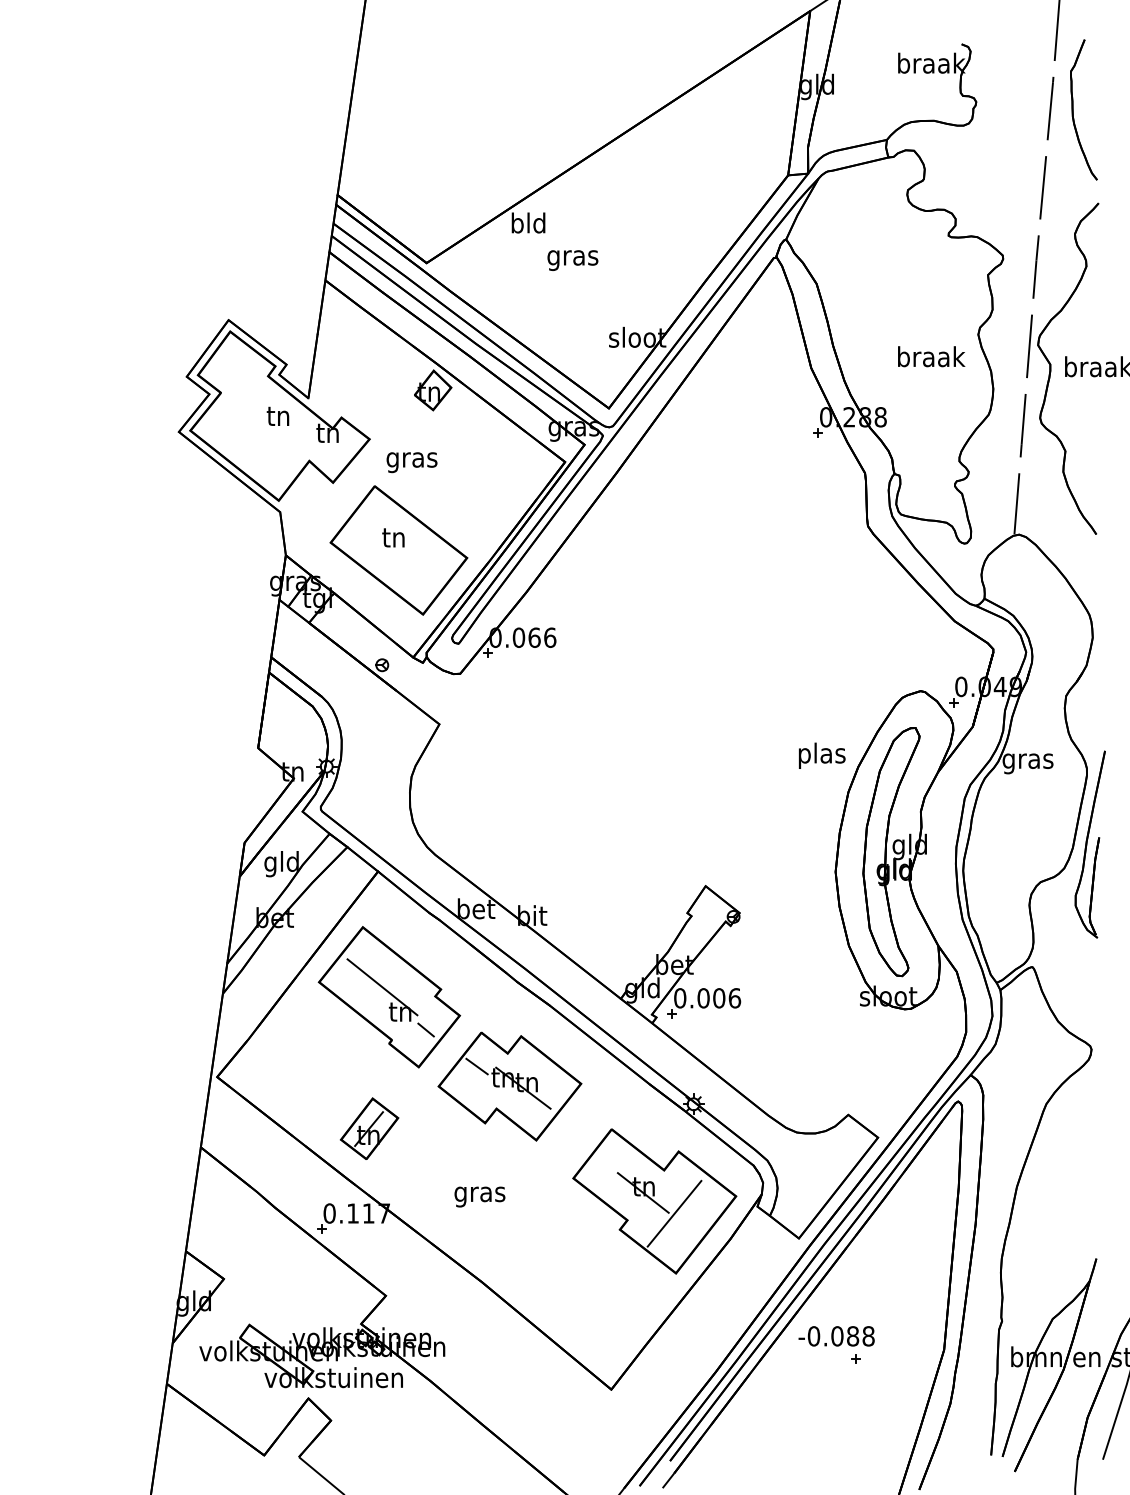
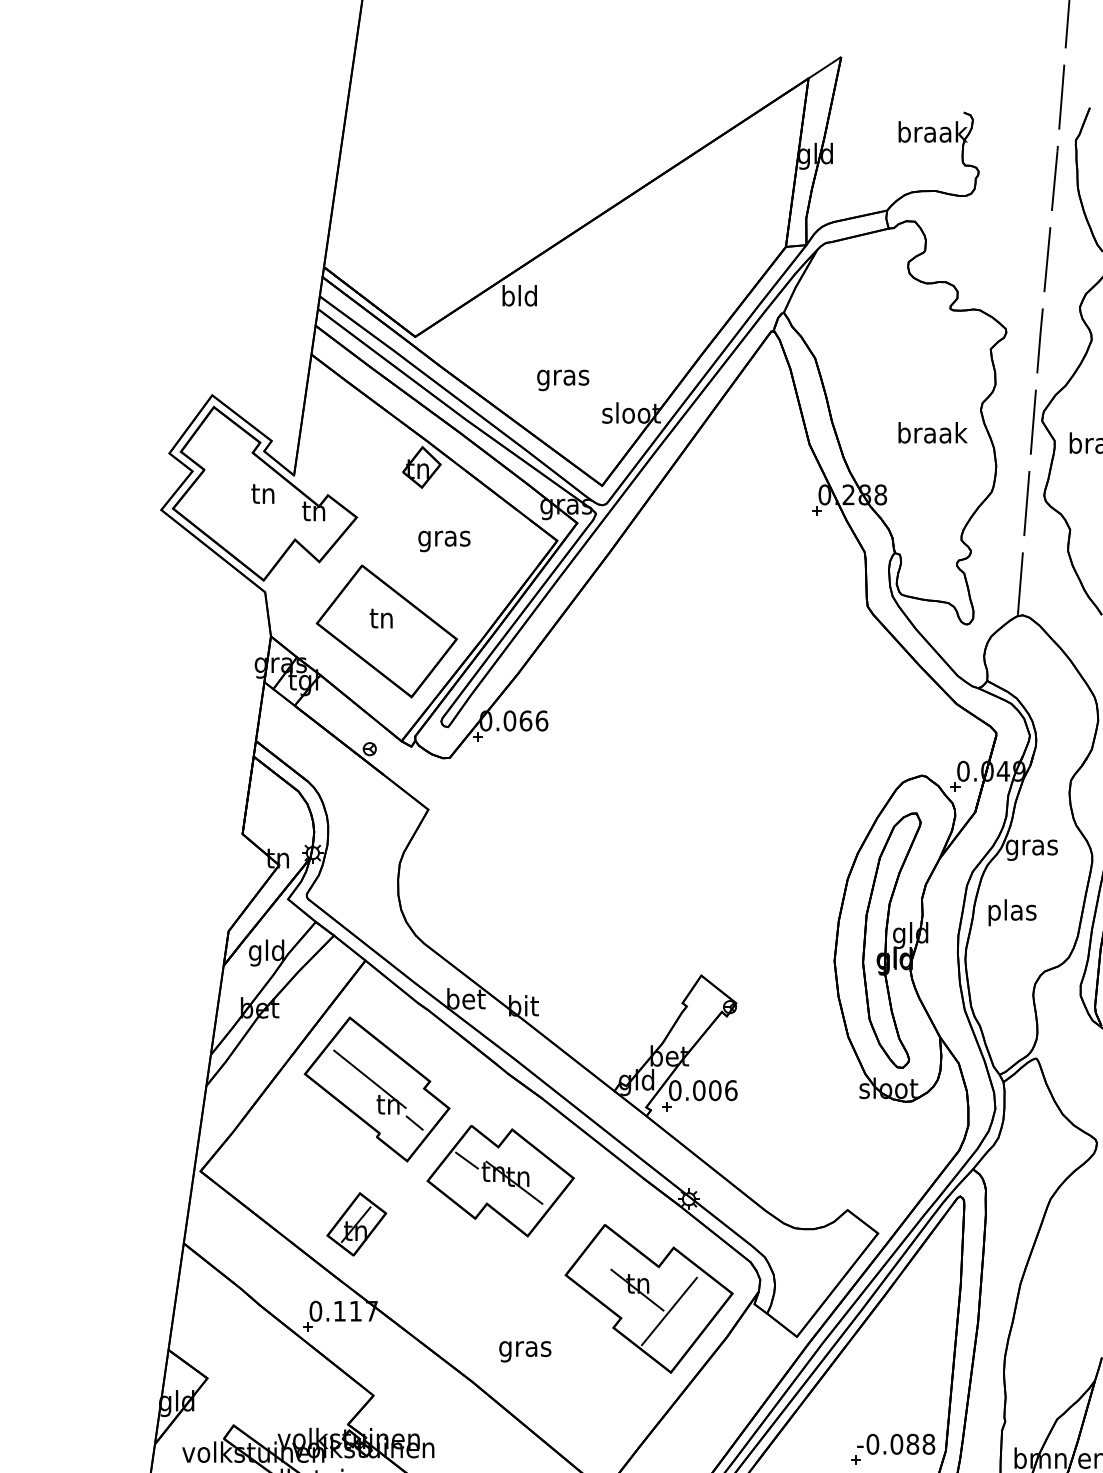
text: (572, 260) -> (562, 380), moved
text: (411, 462) -> (443, 541), moved
text: (822, 755) -> (1012, 912), moved
text: (479, 1196) -> (524, 1351), moved
text: (836, 1336) -> (895, 1444), moved

